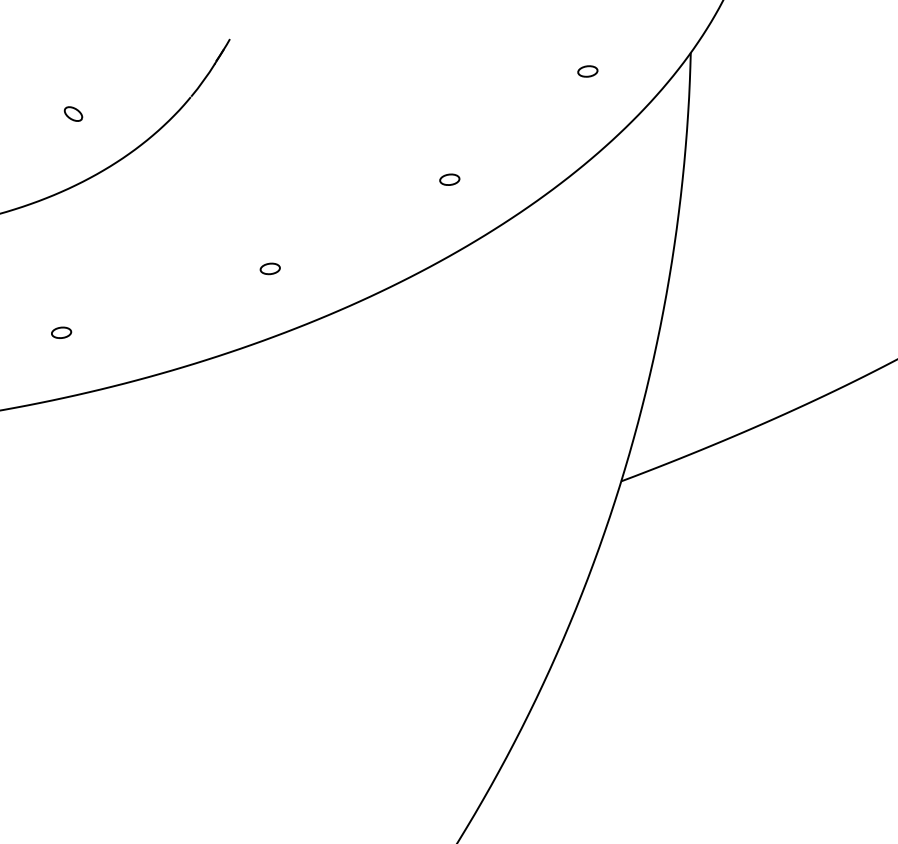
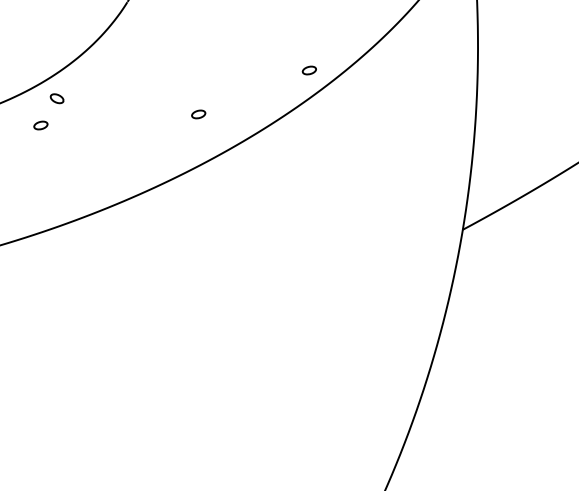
part: (73, 113) -> (57, 98), moved
part: (449, 179) -> (309, 70), moved
part: (61, 332) -> (40, 125), moved

